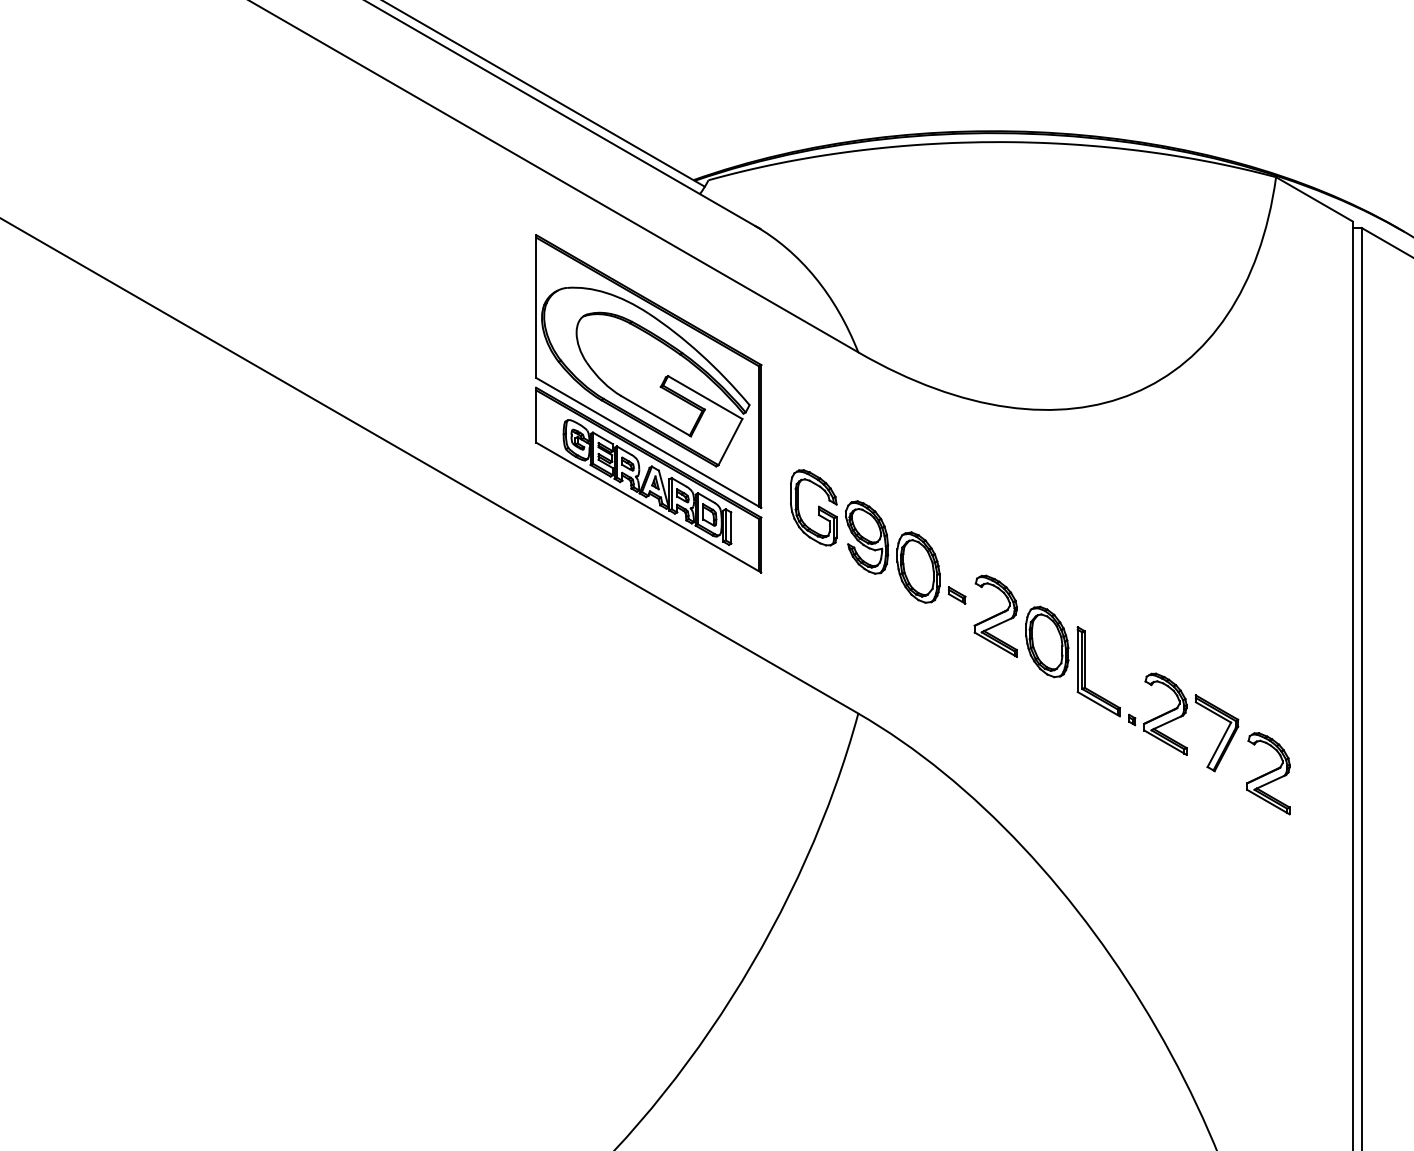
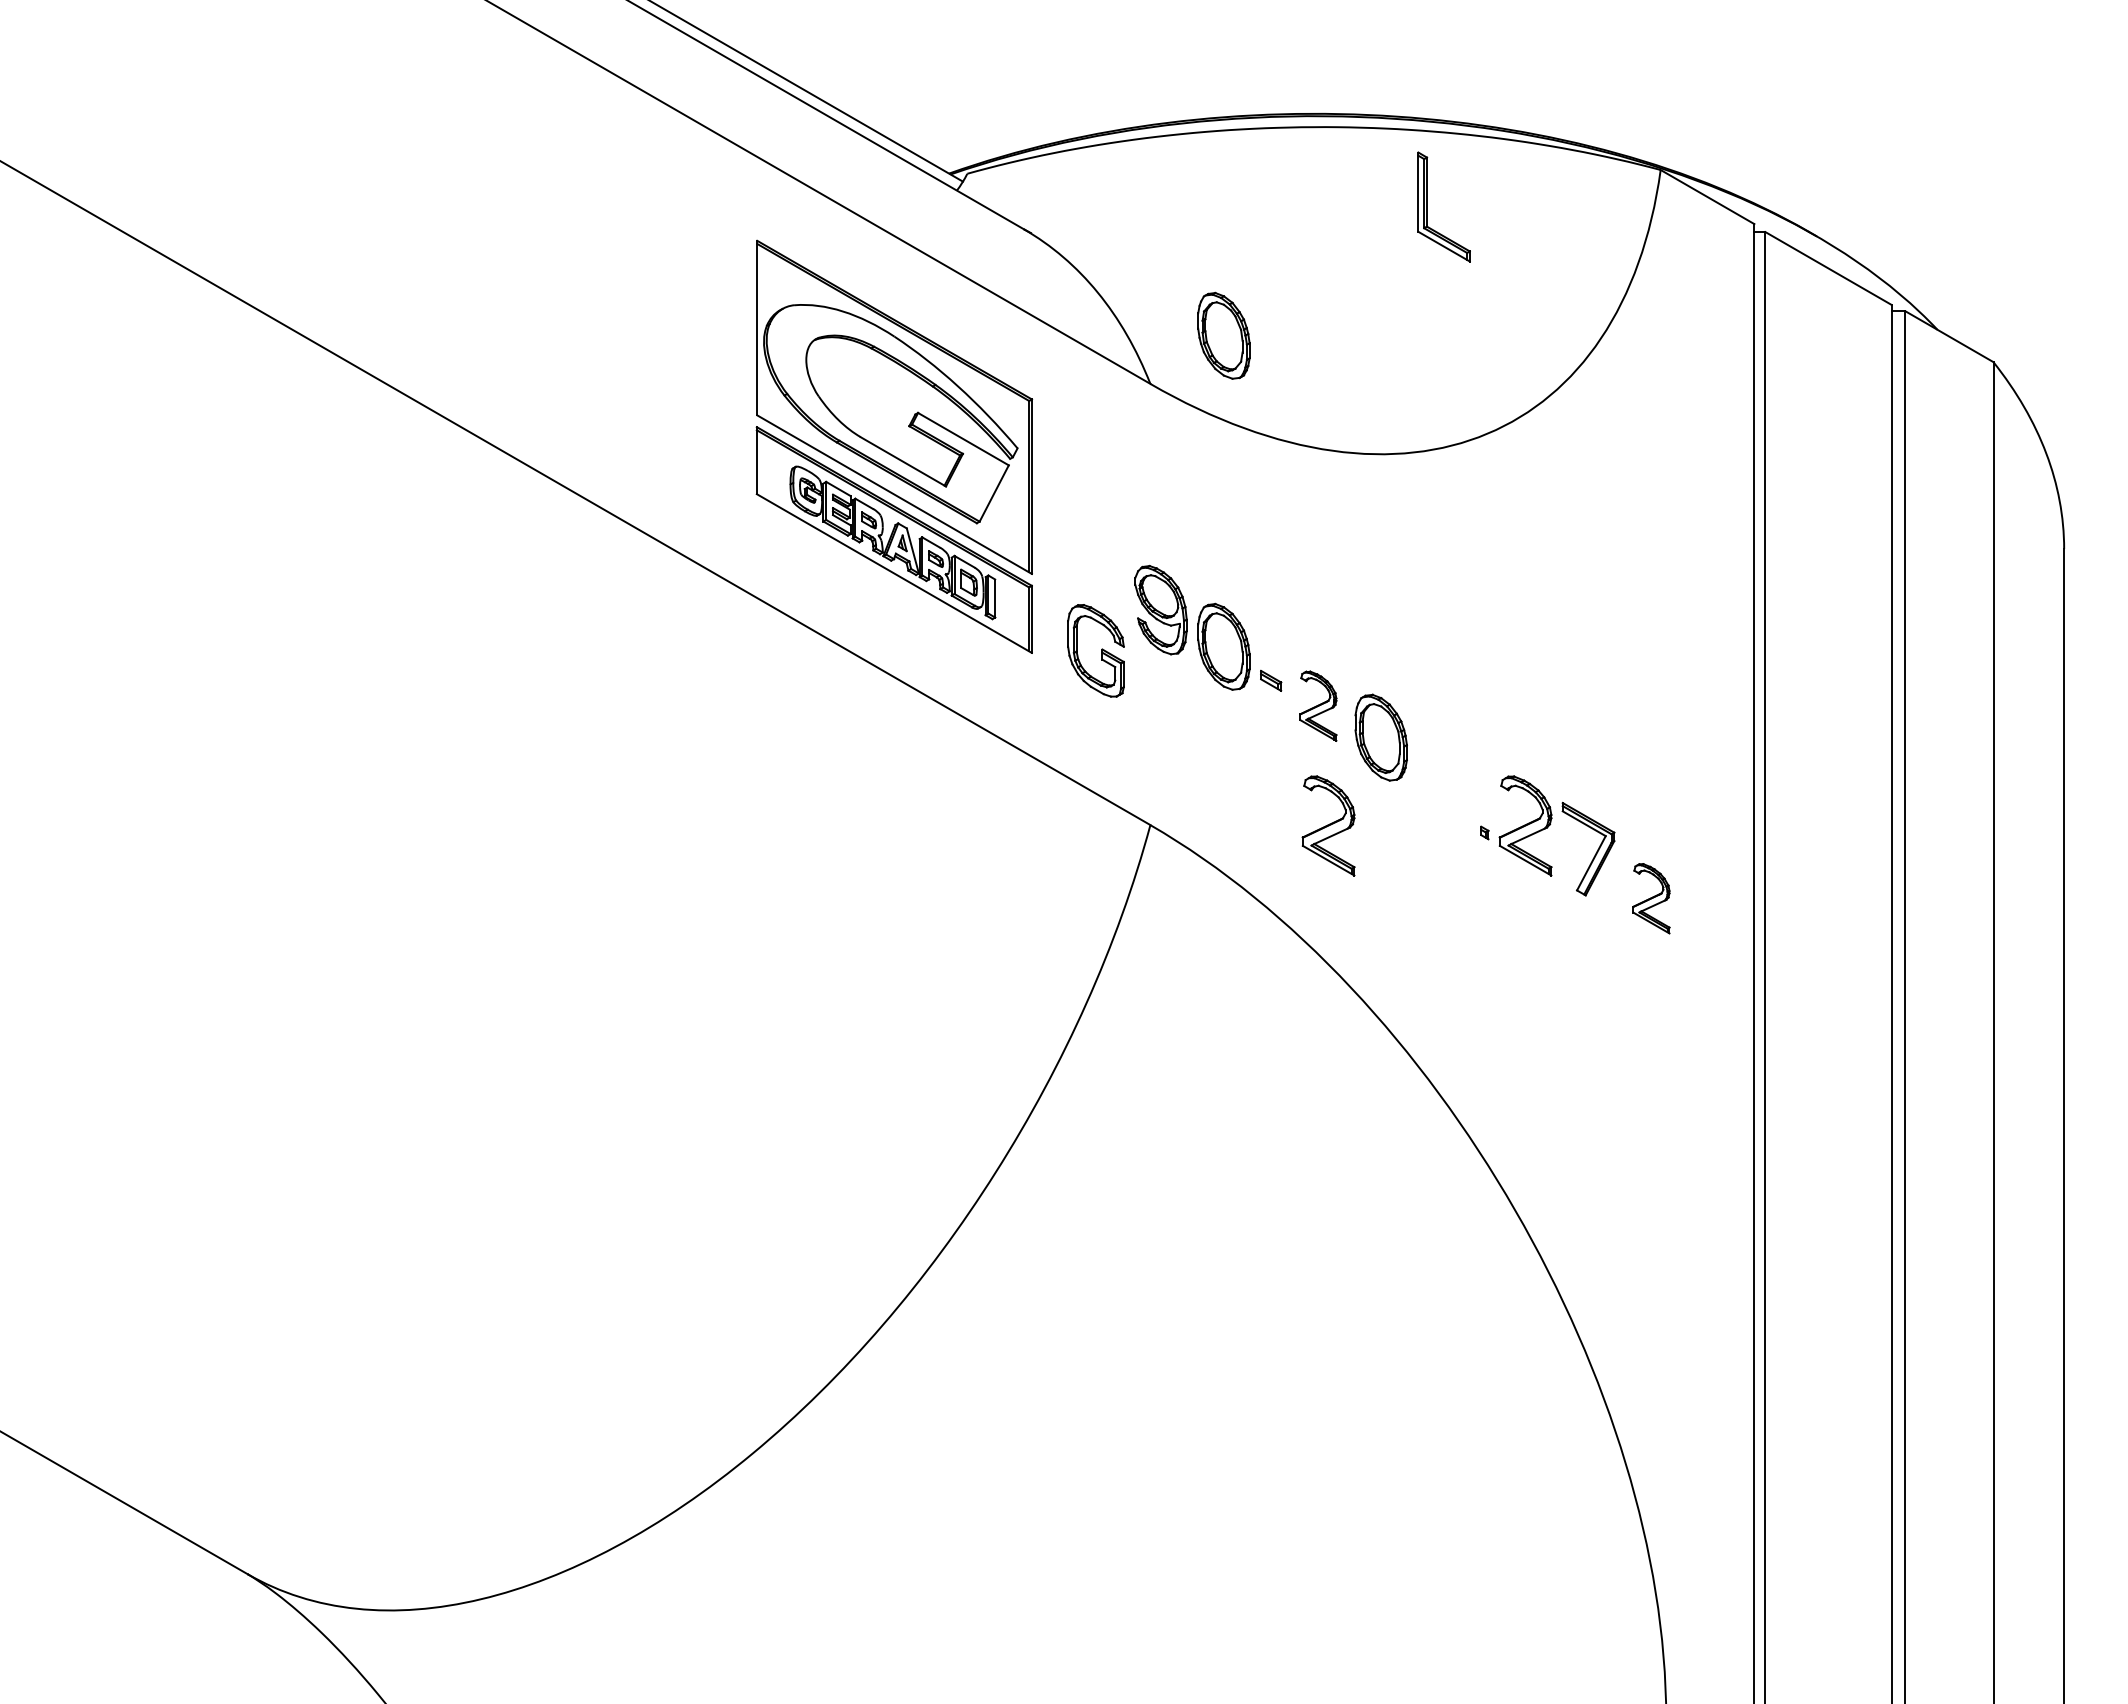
part: (918, 312) -> (1223, 335), added
part: (813, 507) -> (1095, 650), moved
part: (995, 615) -> (1318, 705), size x0.7
part: (1085, 671) -> (1427, 206), moved
part: (1004, 713) -> (1328, 825), added
part: (1268, 773) -> (1651, 898), size x0.7

